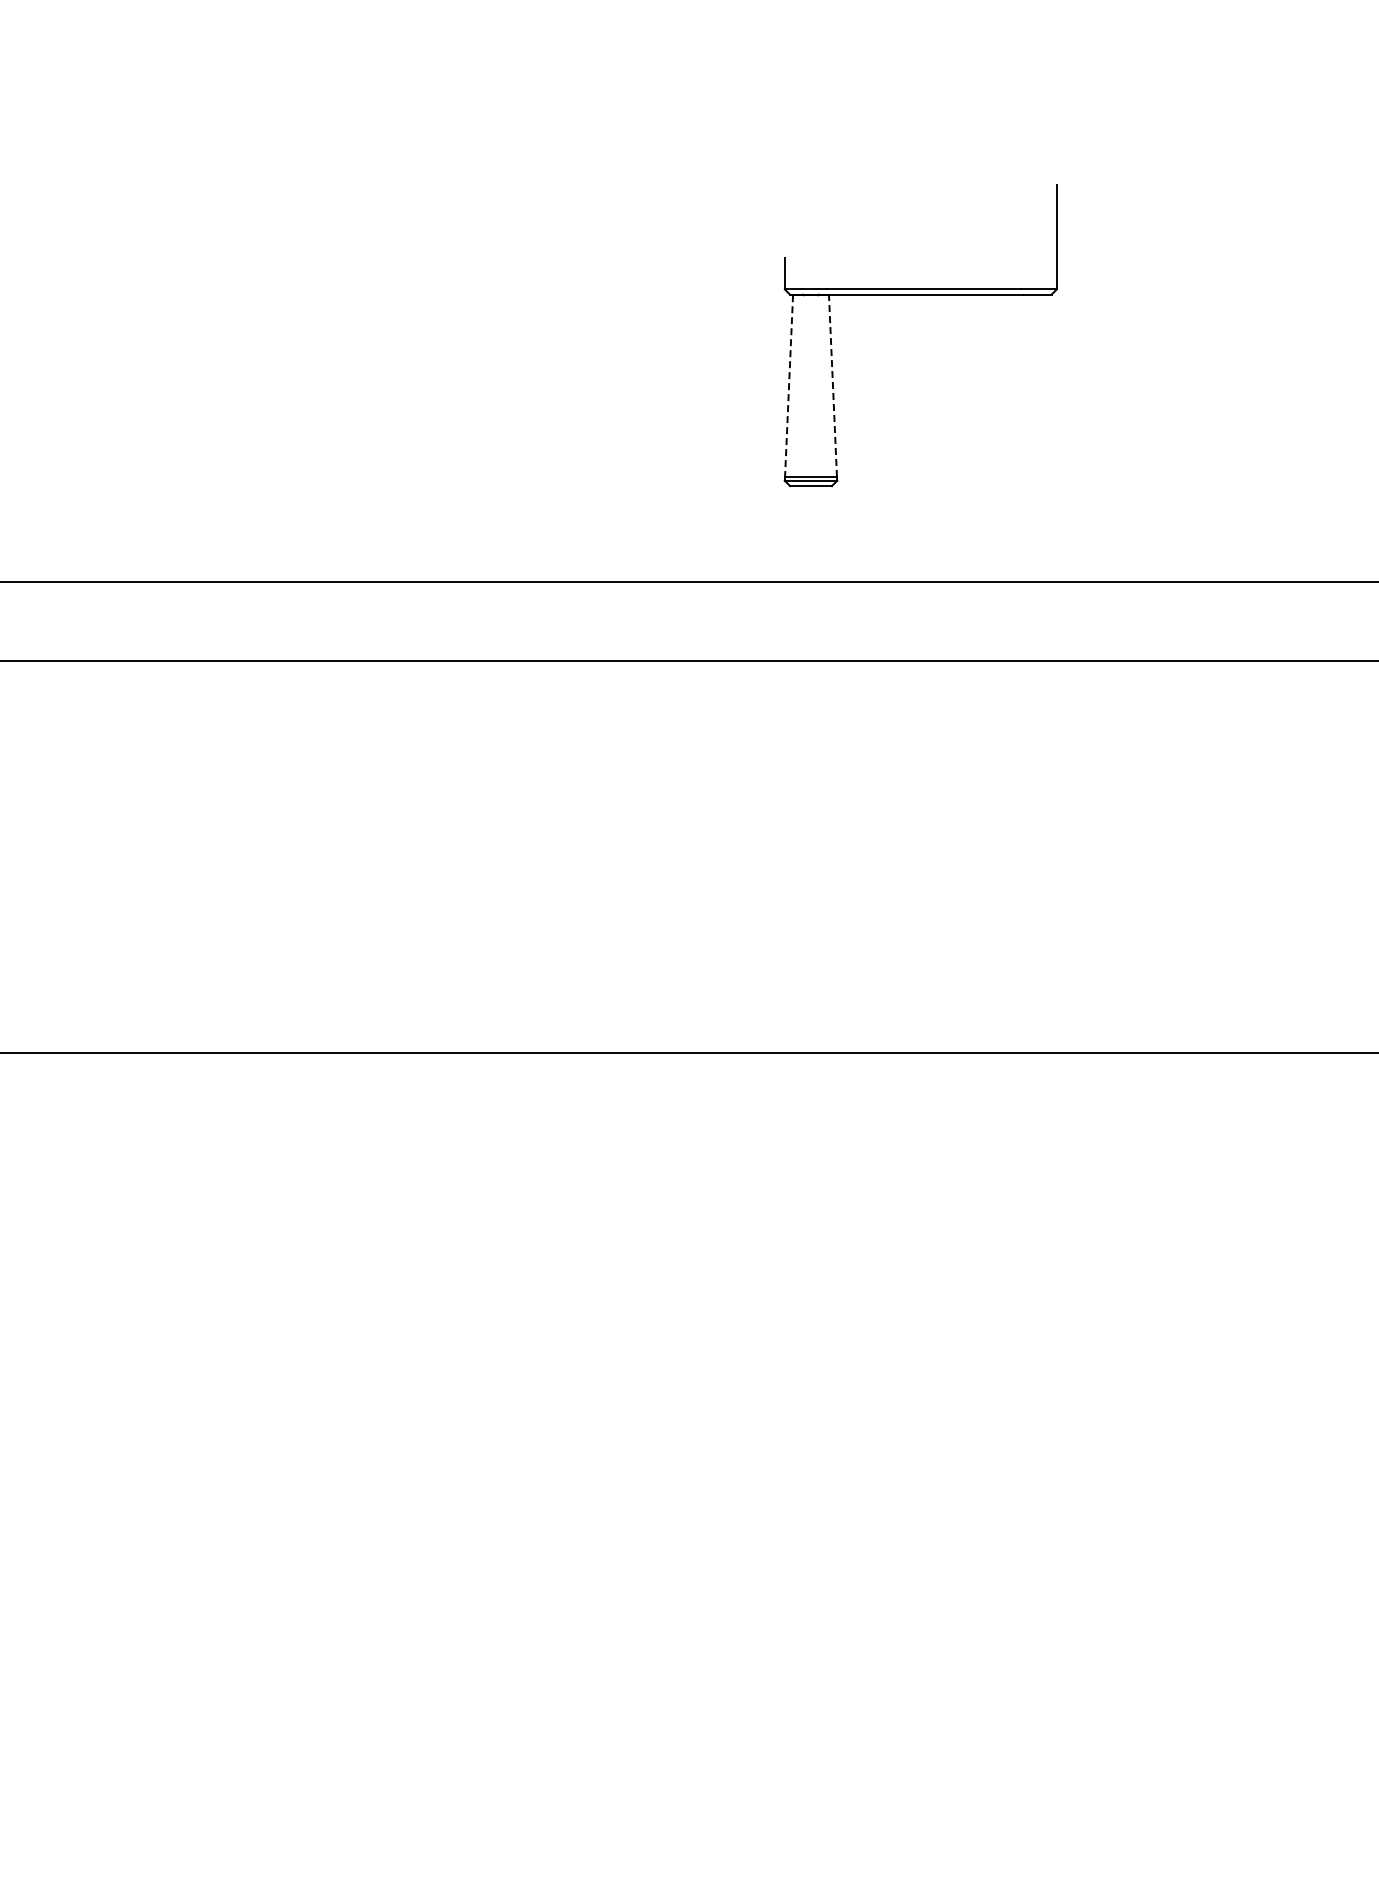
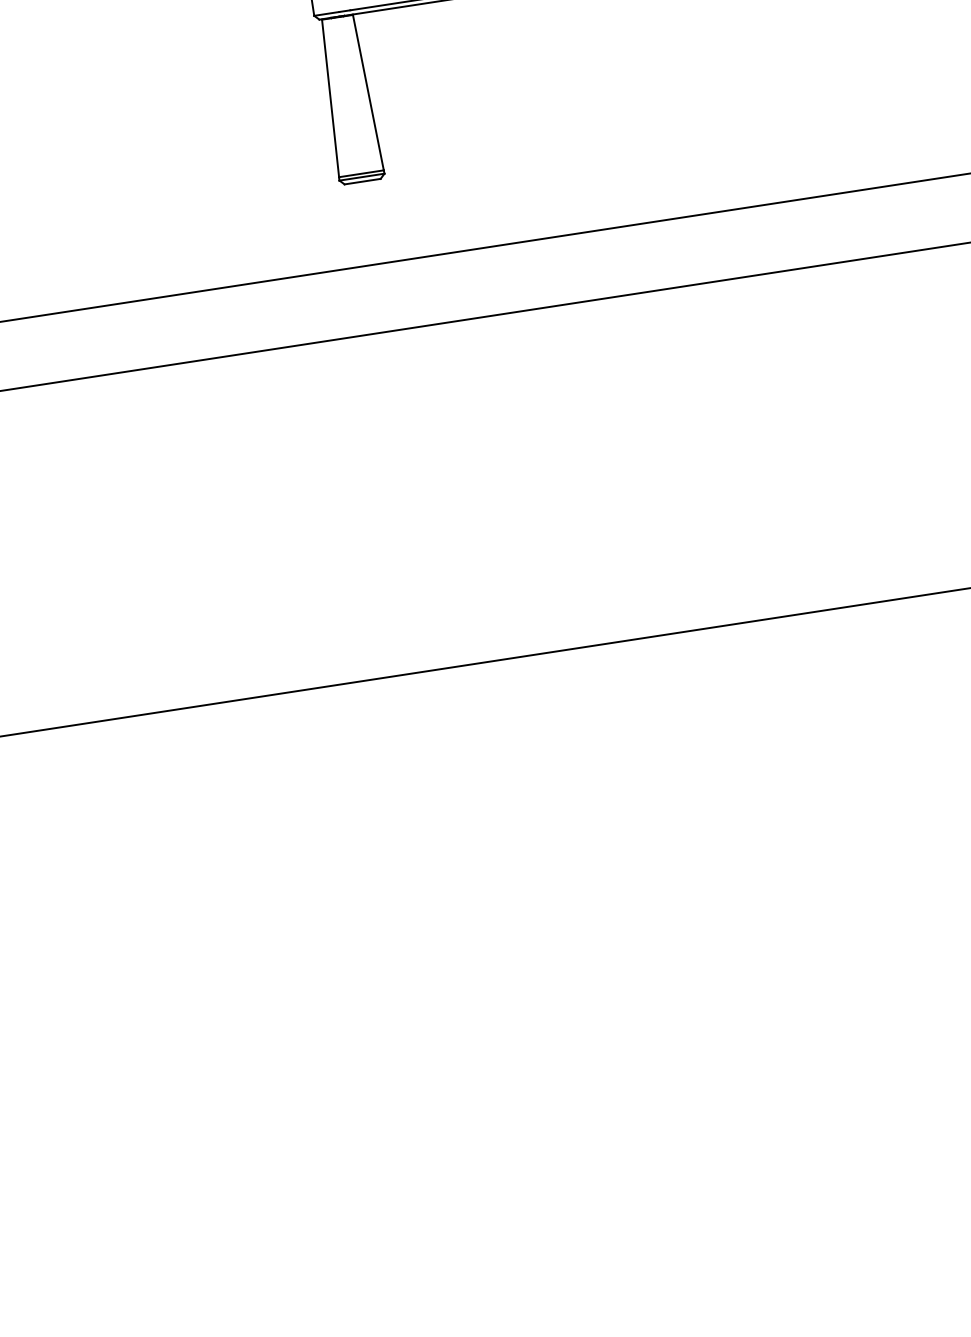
line: (789, 386) -> (331, 98), dashed -> solid
line: (832, 386) -> (368, 93), dashed -> solid

